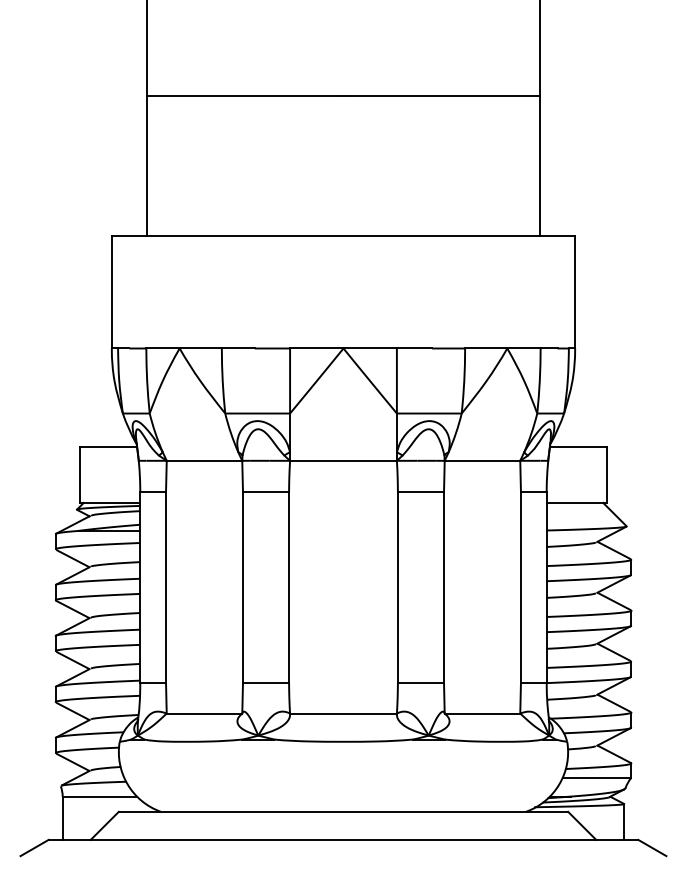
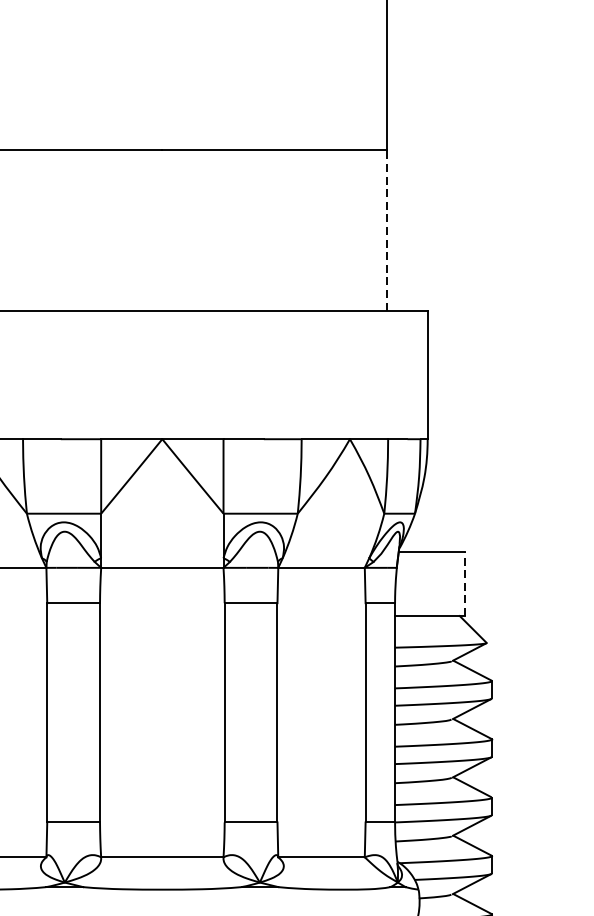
line: (540, 165) -> (387, 229), solid -> dashed
line: (607, 474) -> (464, 583), solid -> dashed

